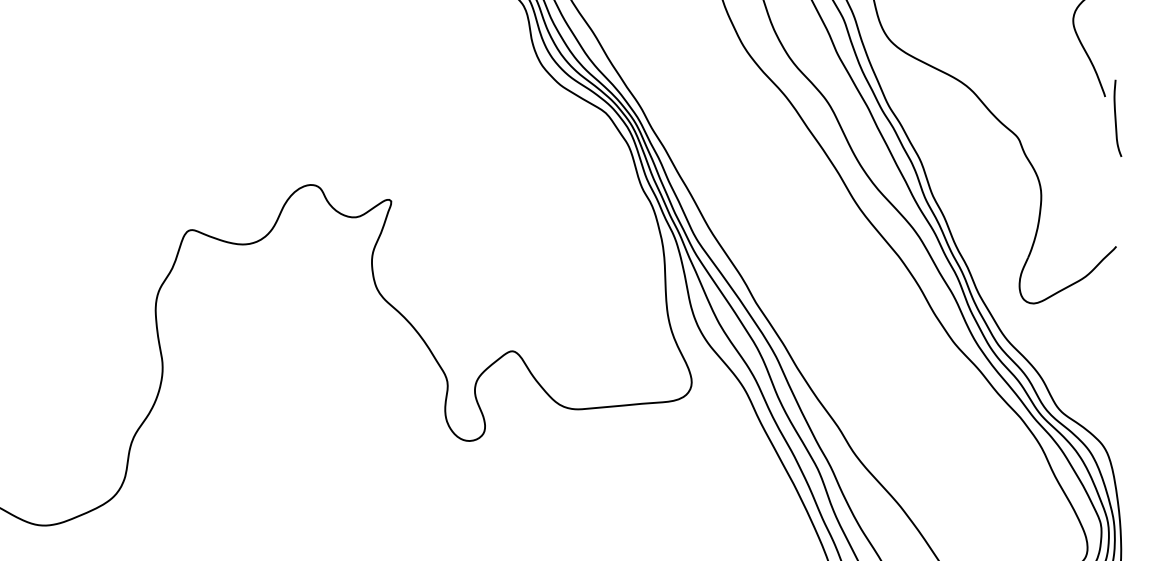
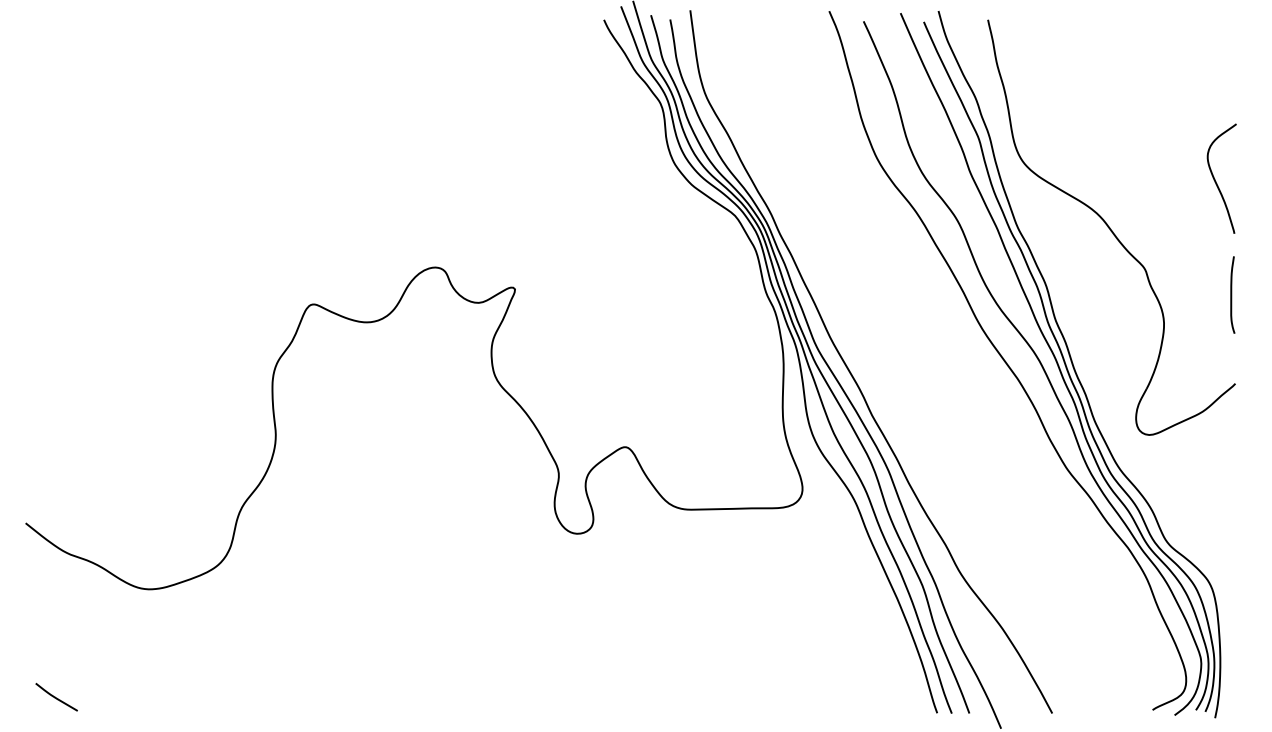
curve: (1116, 117) -> (1232, 294), moved

